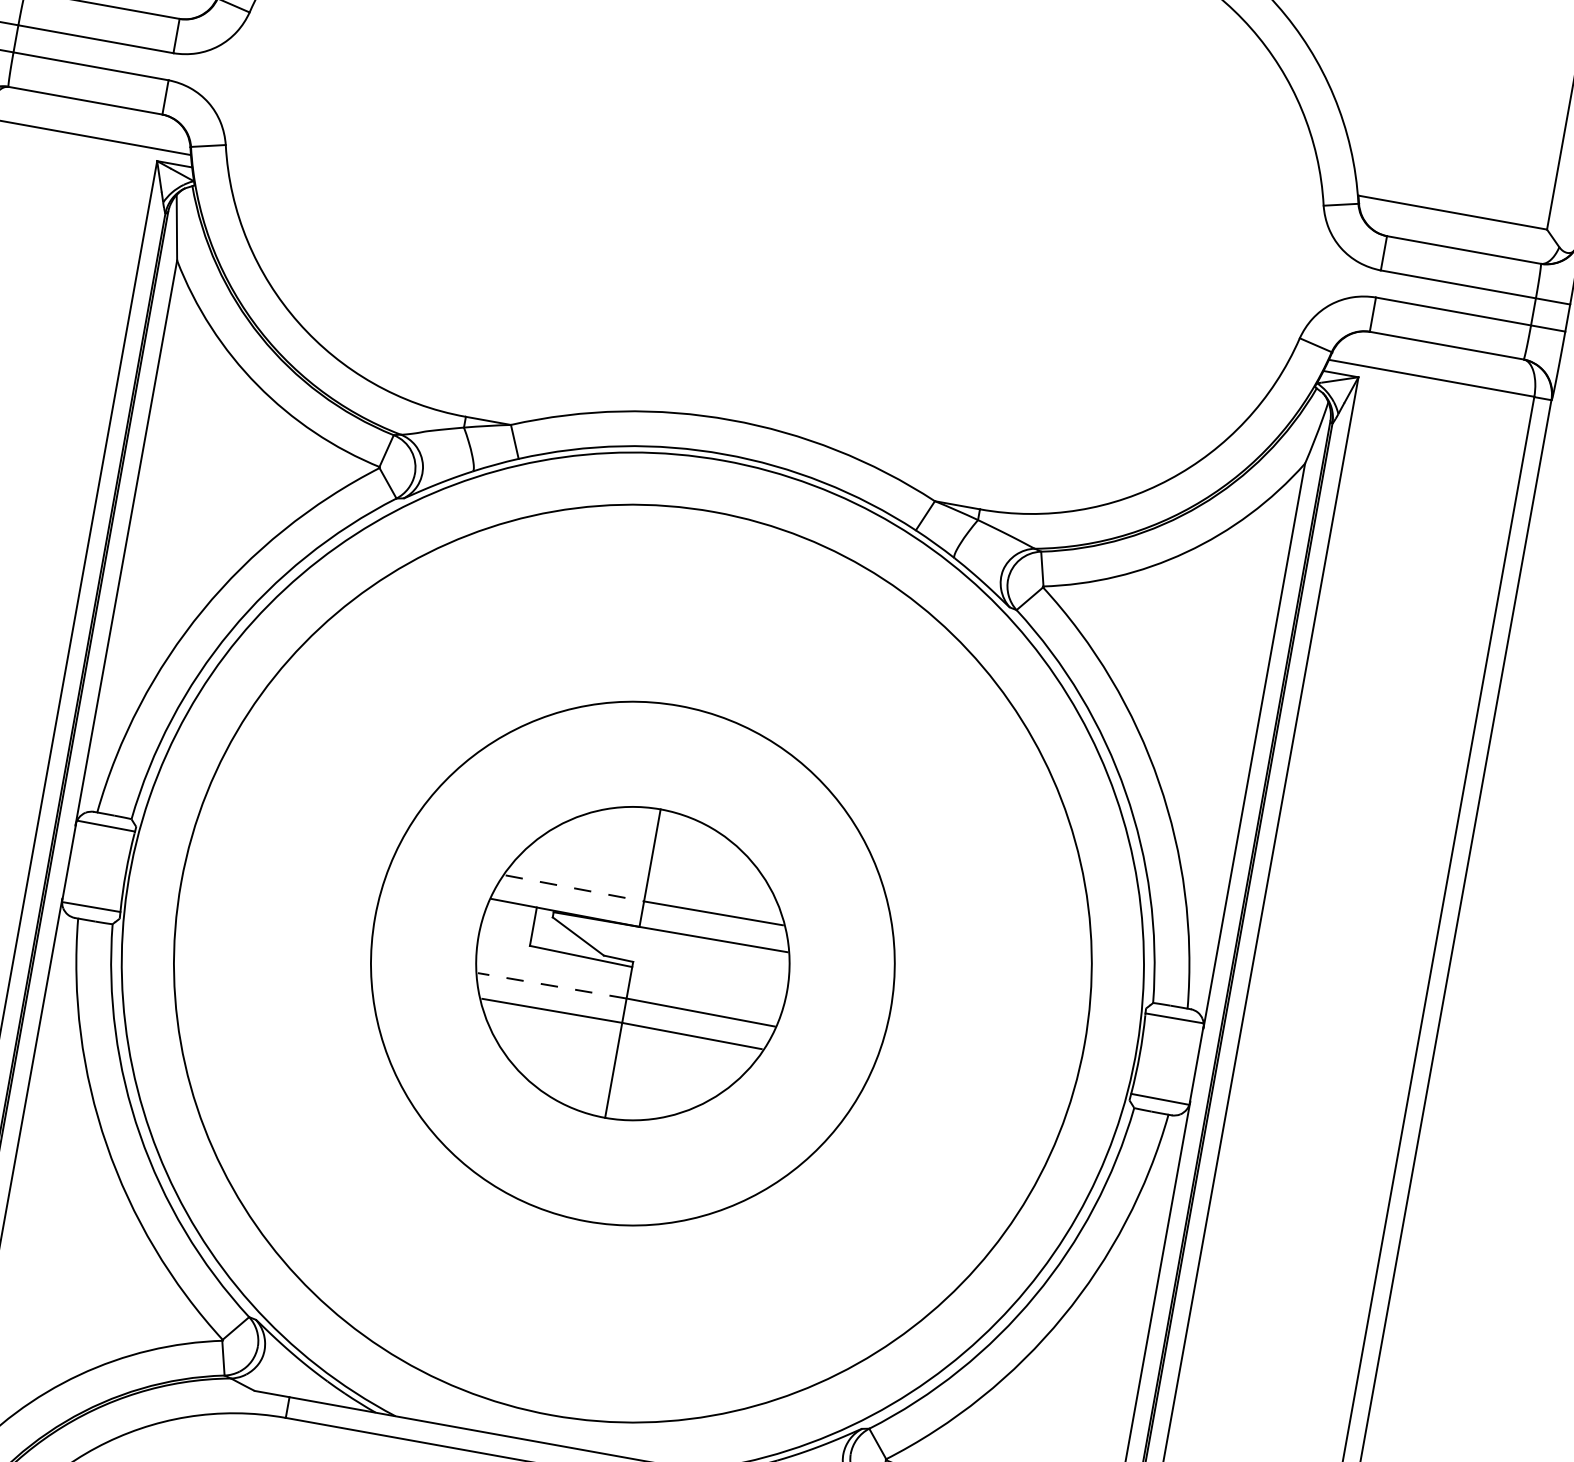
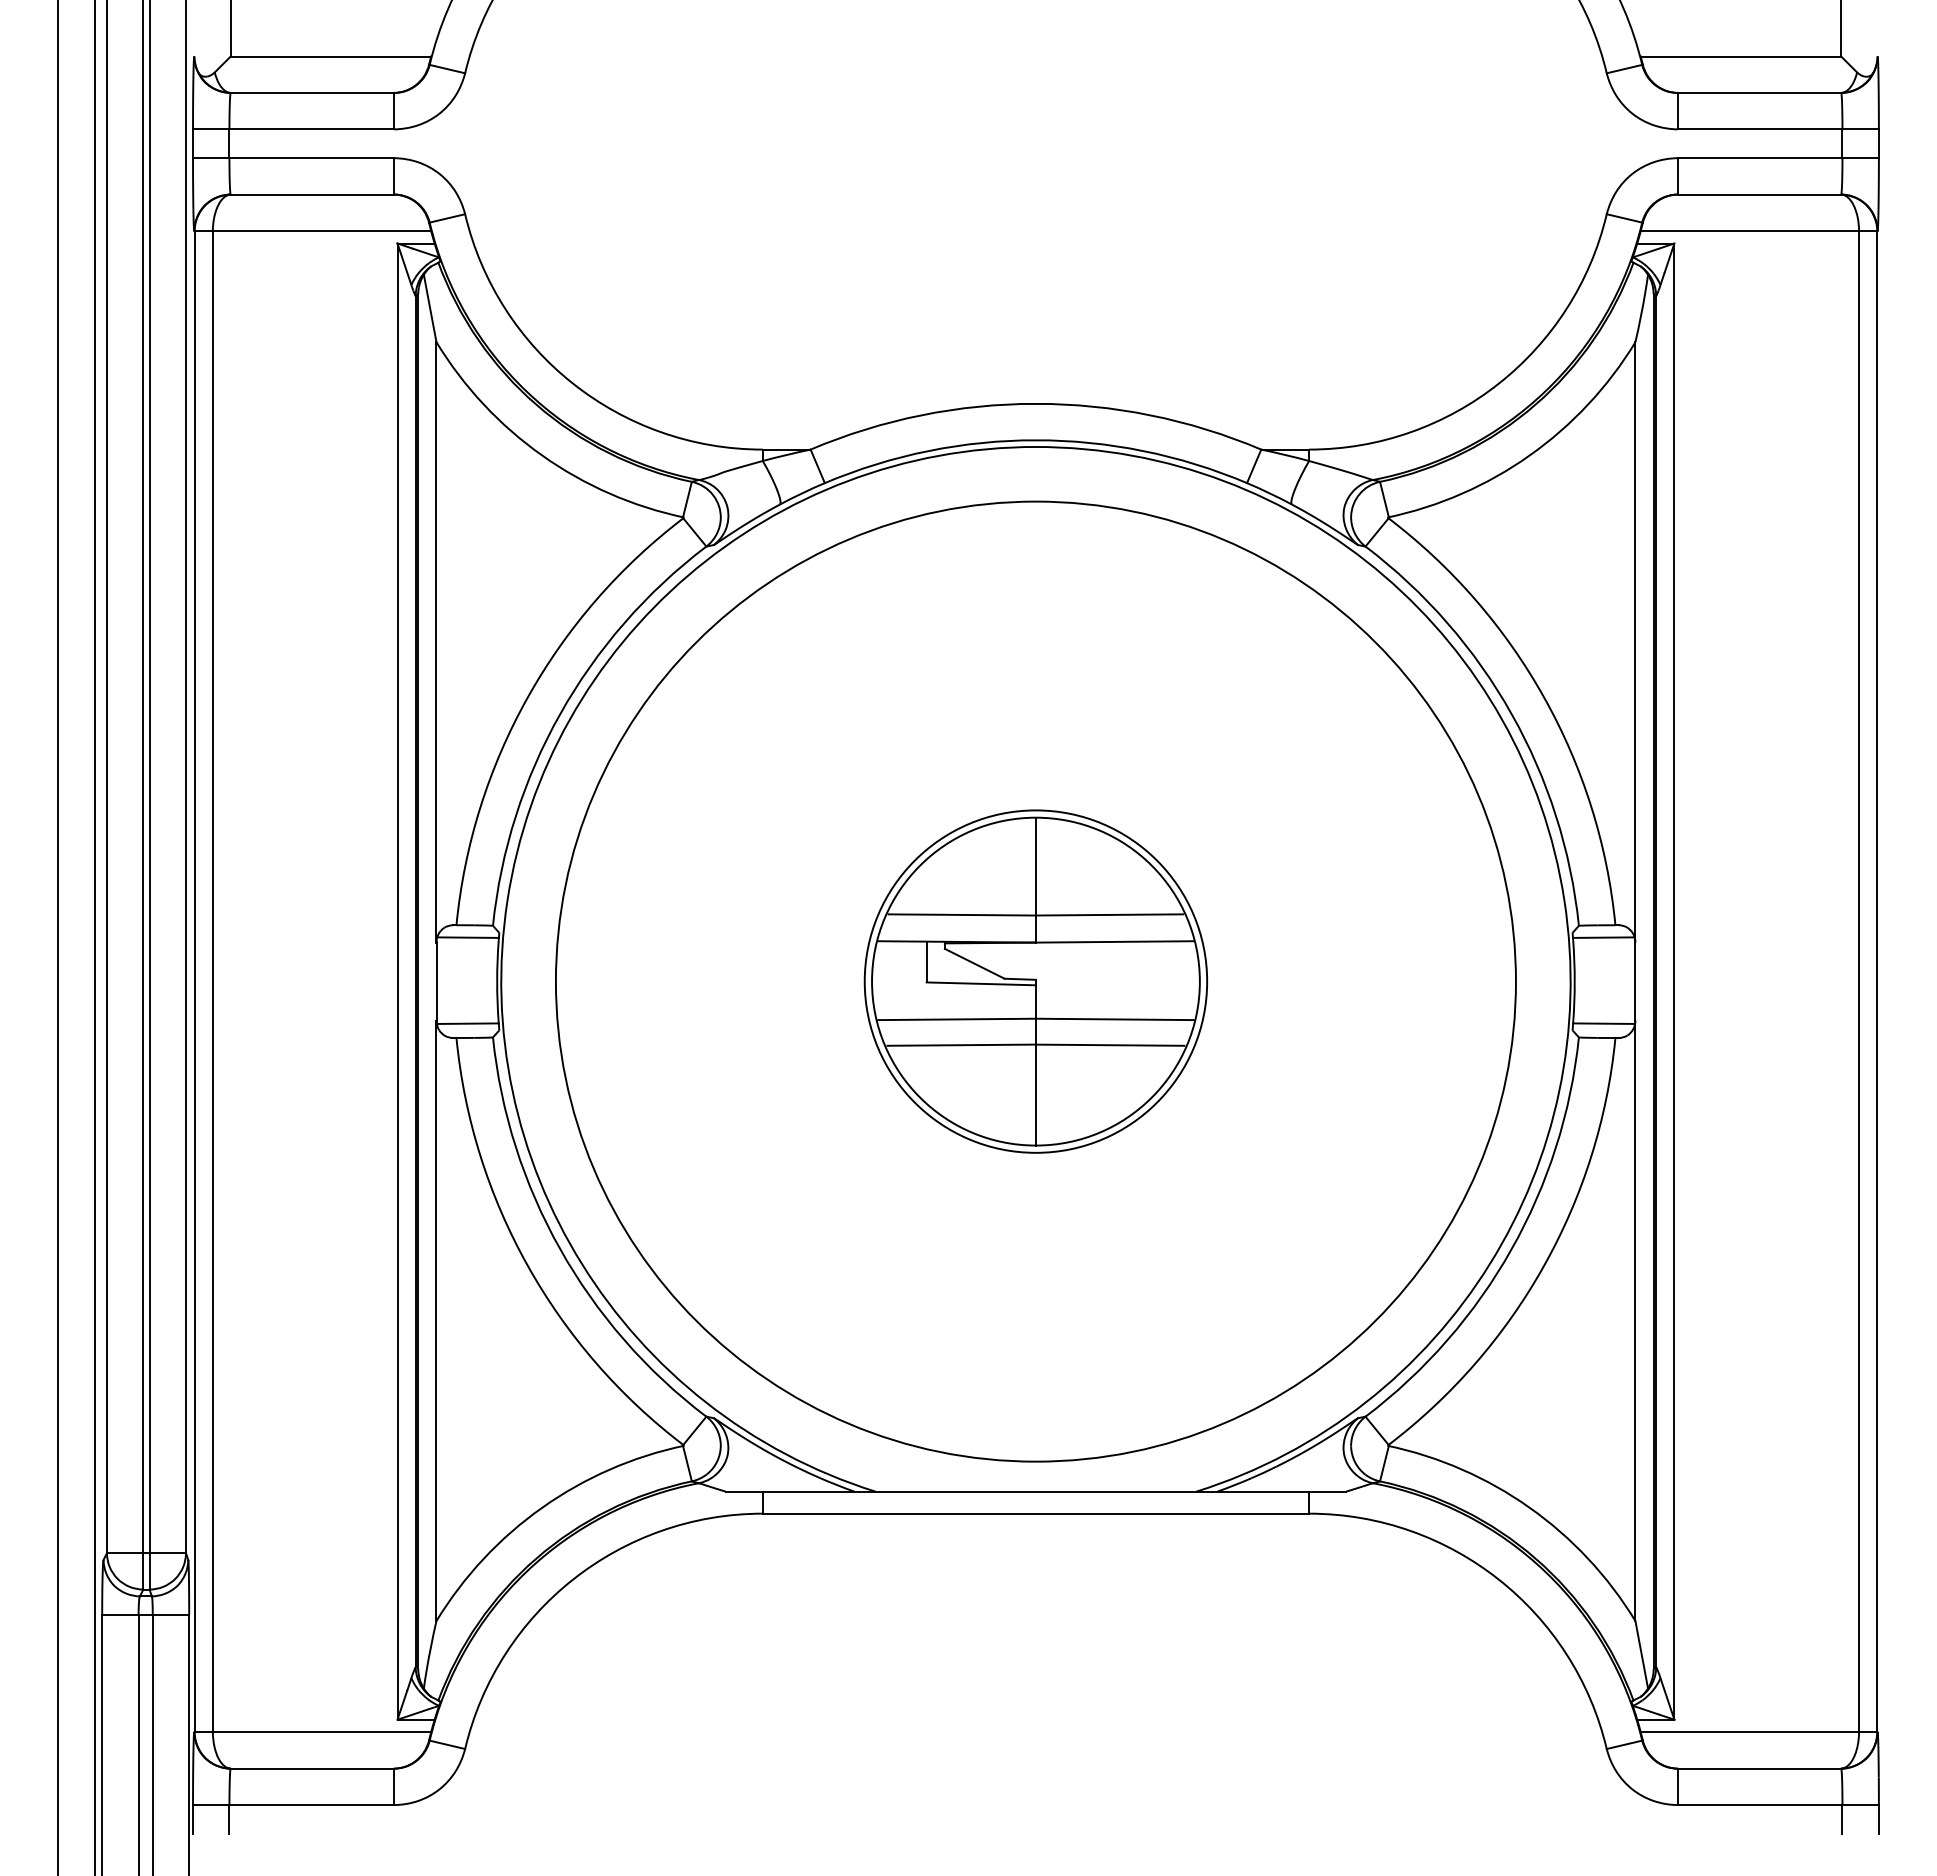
line: (575, 888) -> (962, 914), dashed -> solid
circle: (632, 963) -> (1035, 981), size x0.62
line: (552, 985) -> (957, 1019), dashed -> solid

